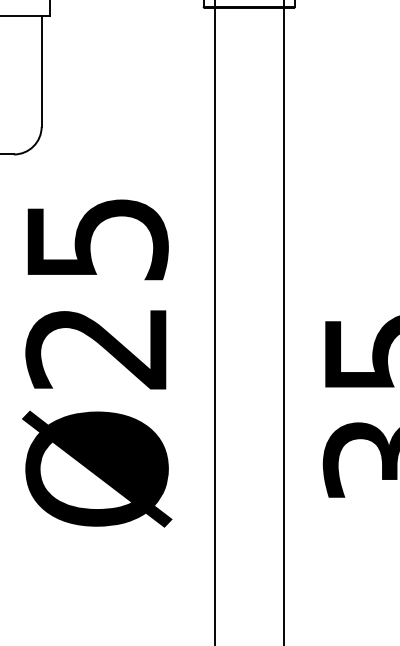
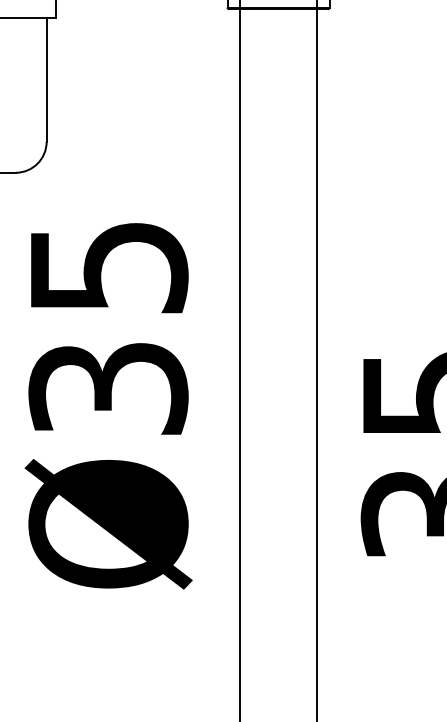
text: (96, 348) -> (107, 389), Ø25 -> Ø35

